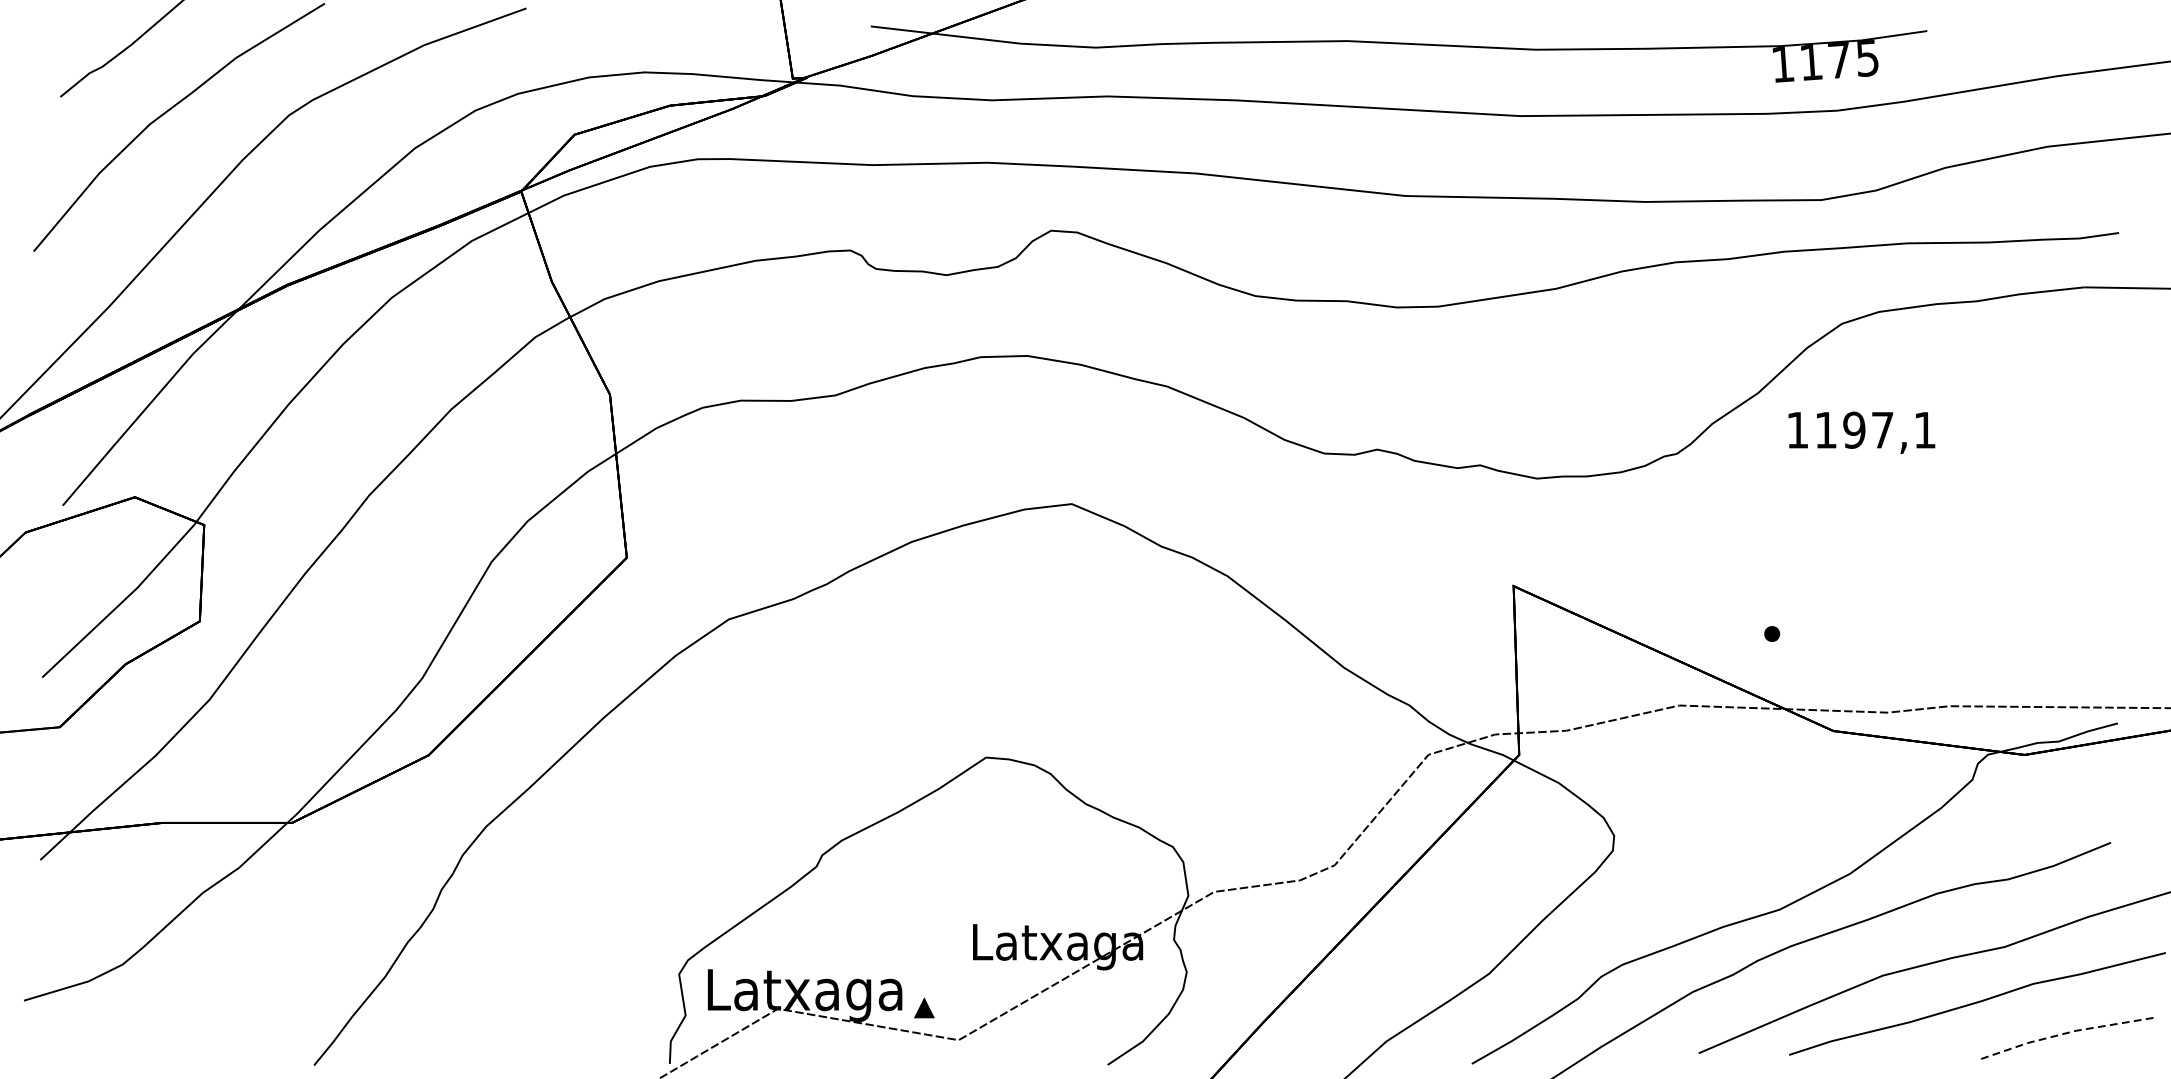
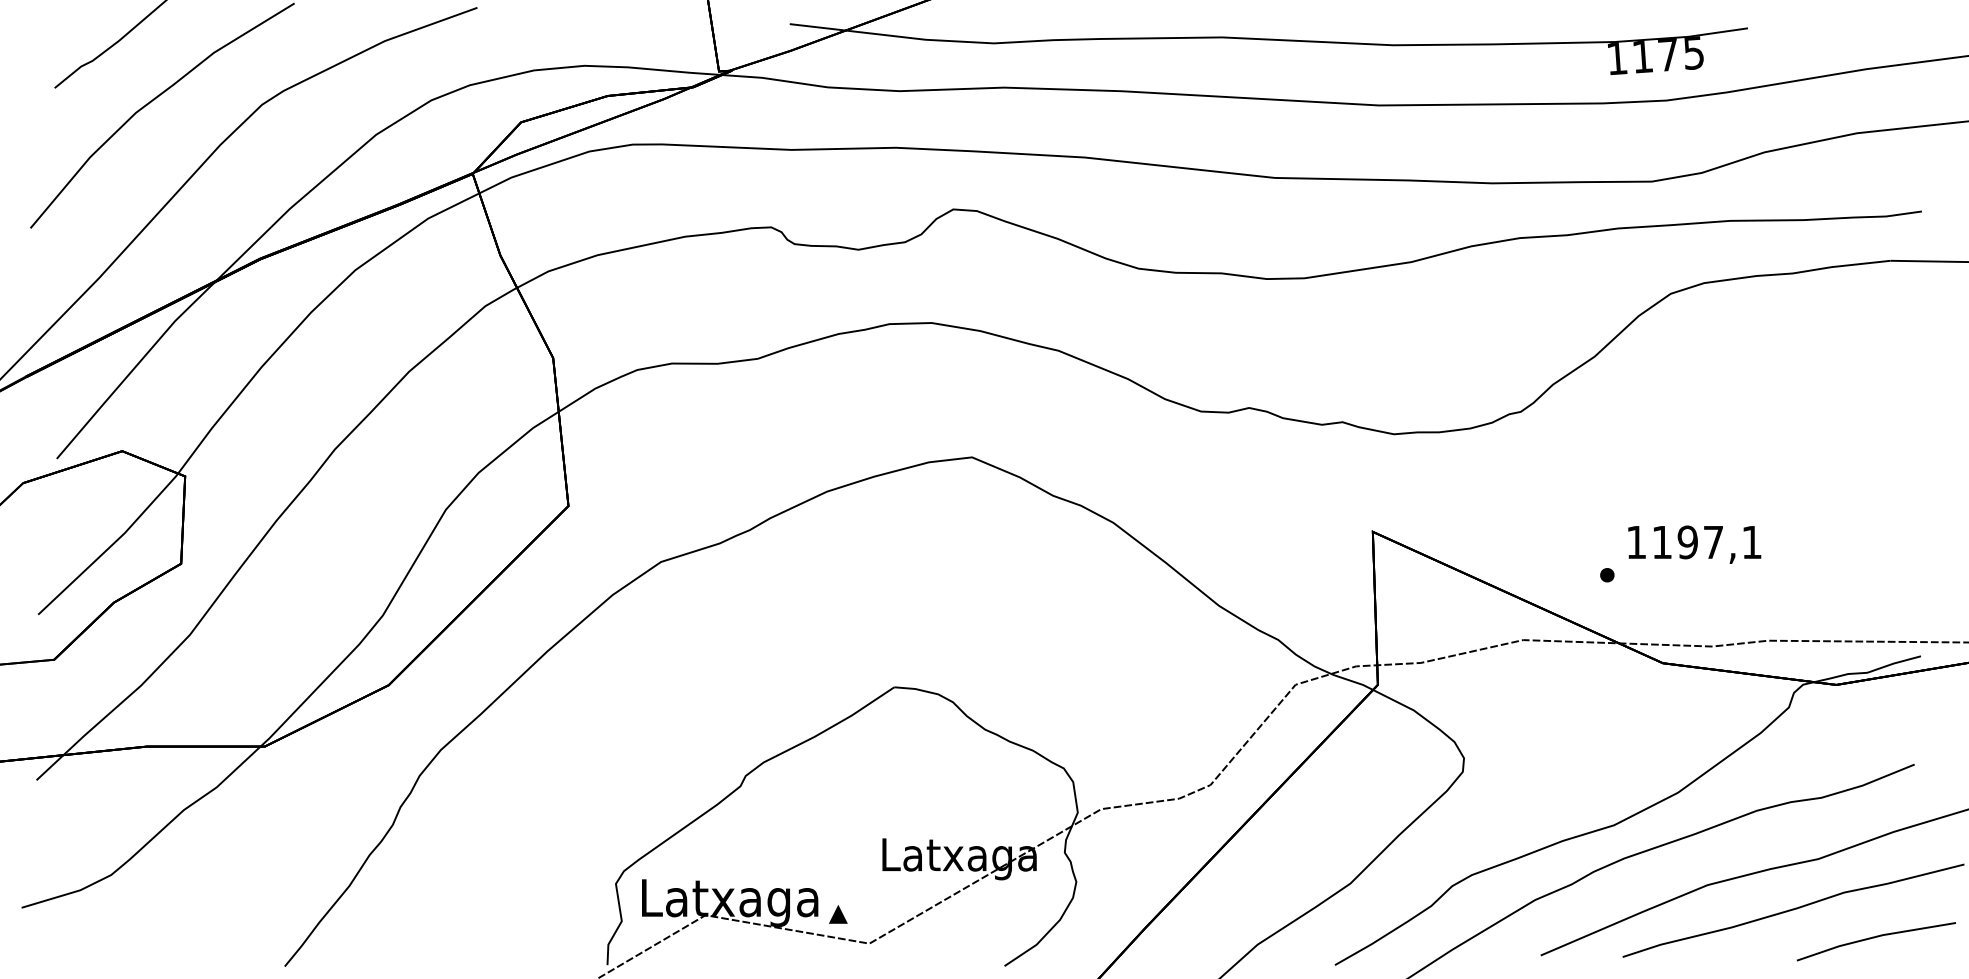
text: (1861, 432) -> (1694, 544), moved
line: (2067, 1033) -> (1875, 937), dashed -> solid

